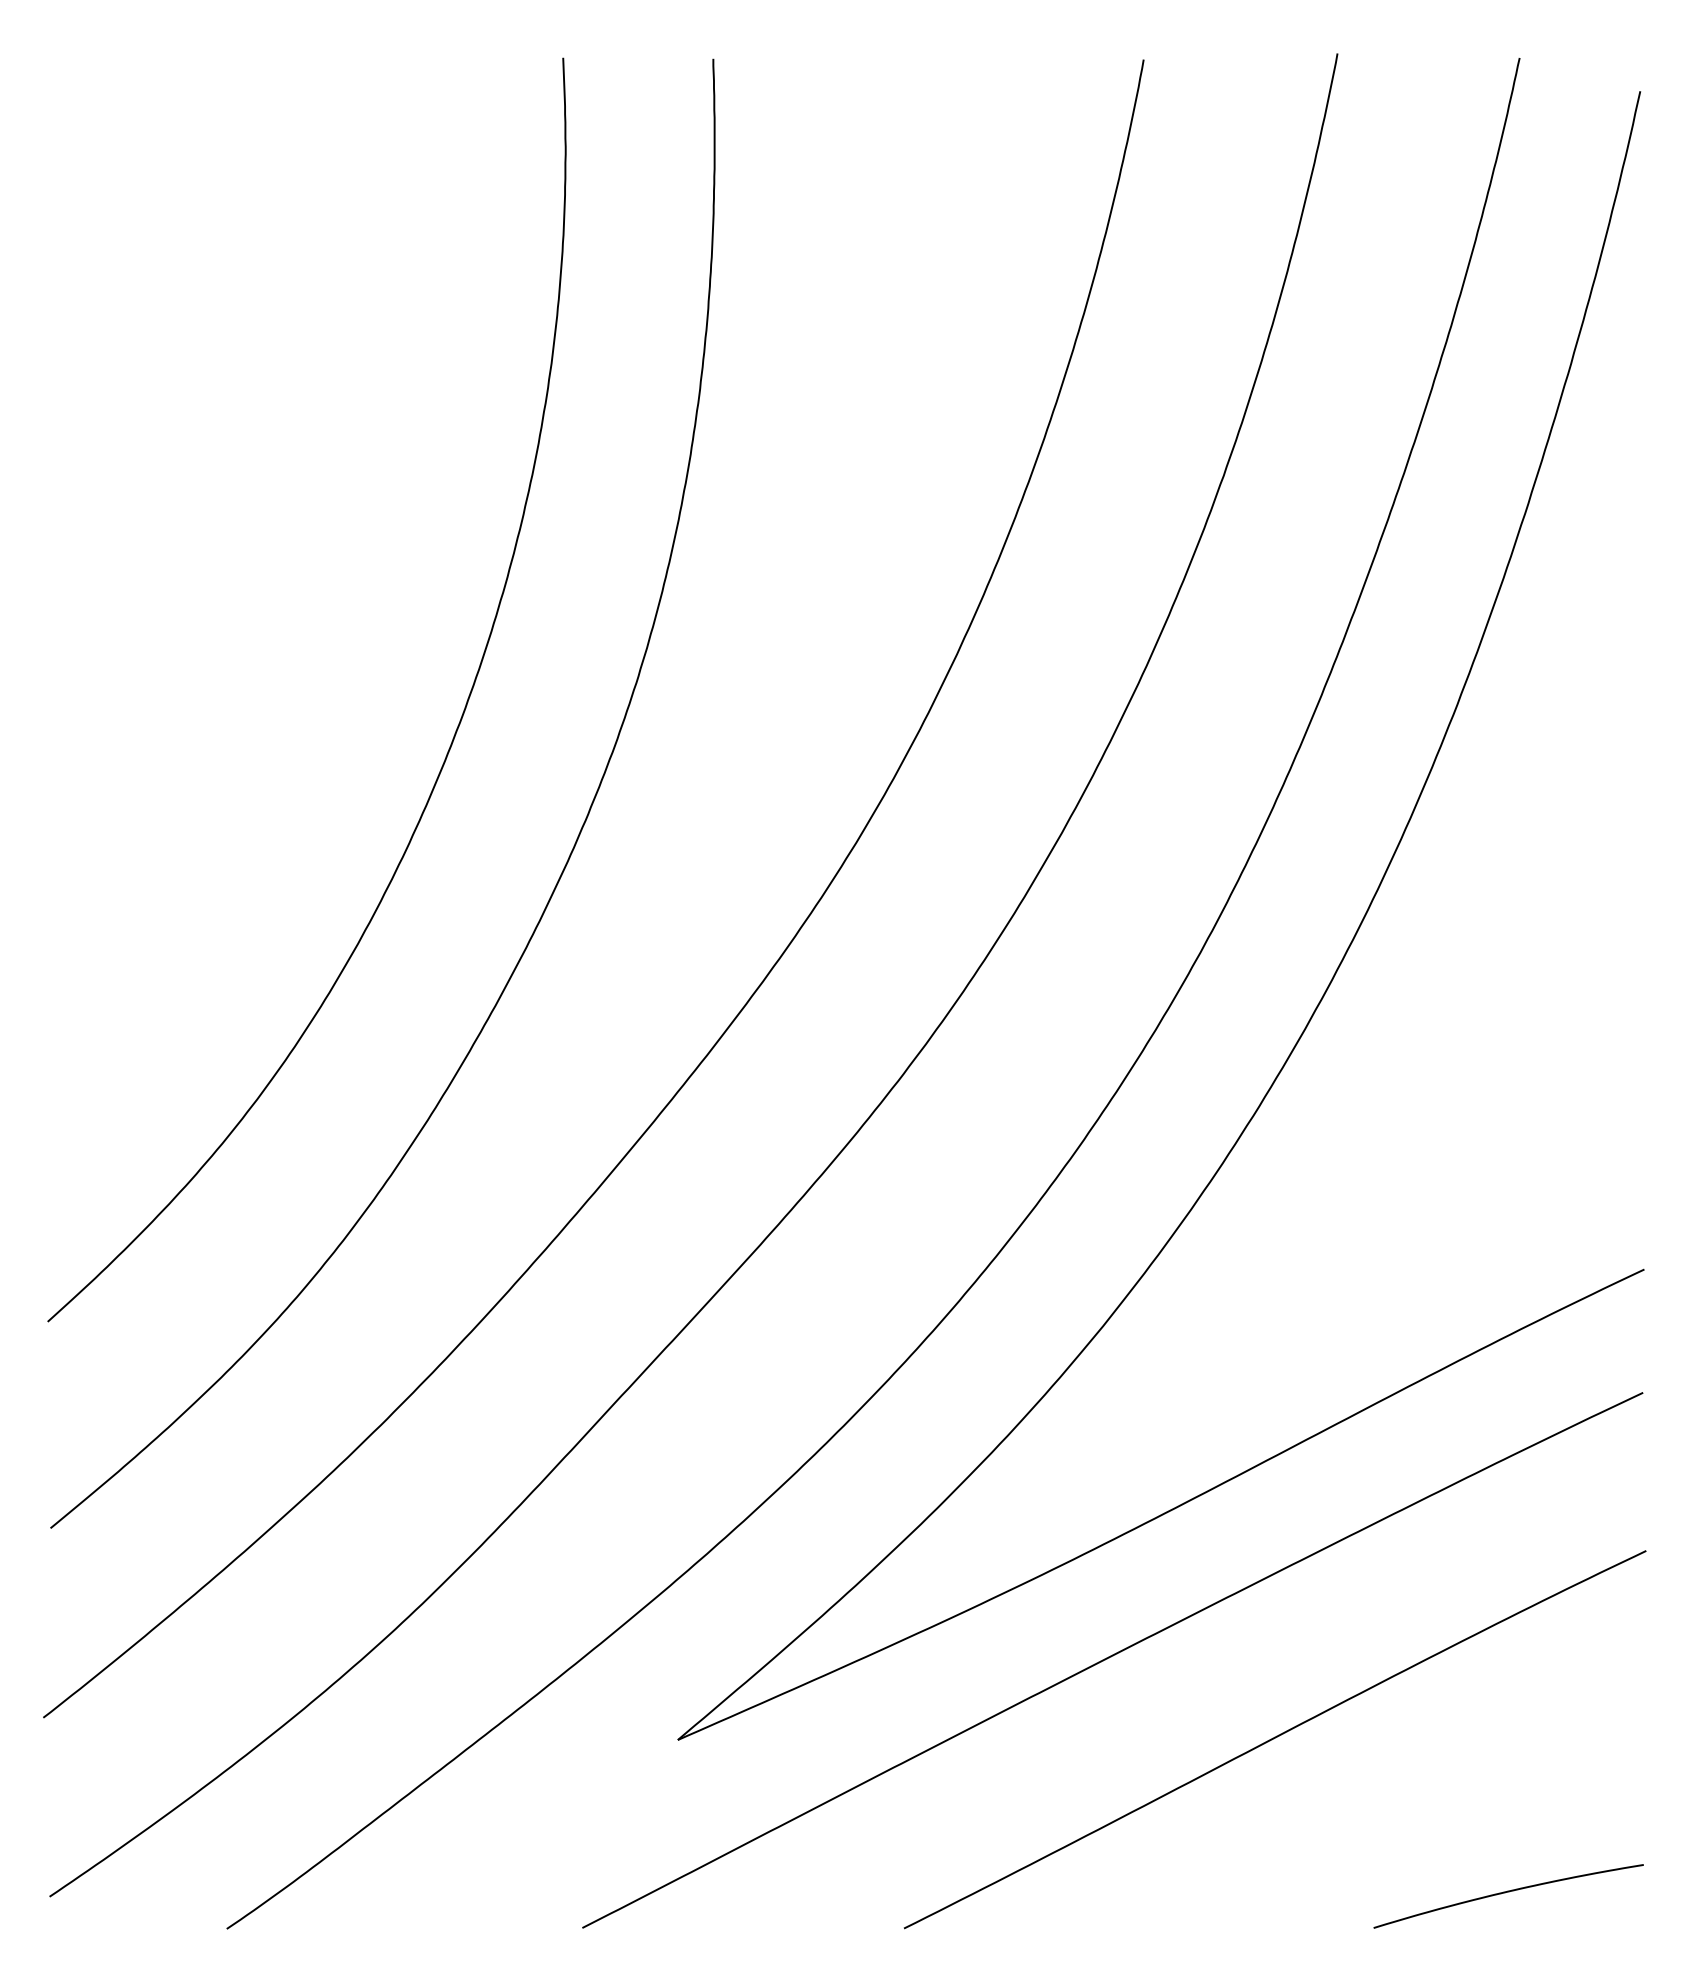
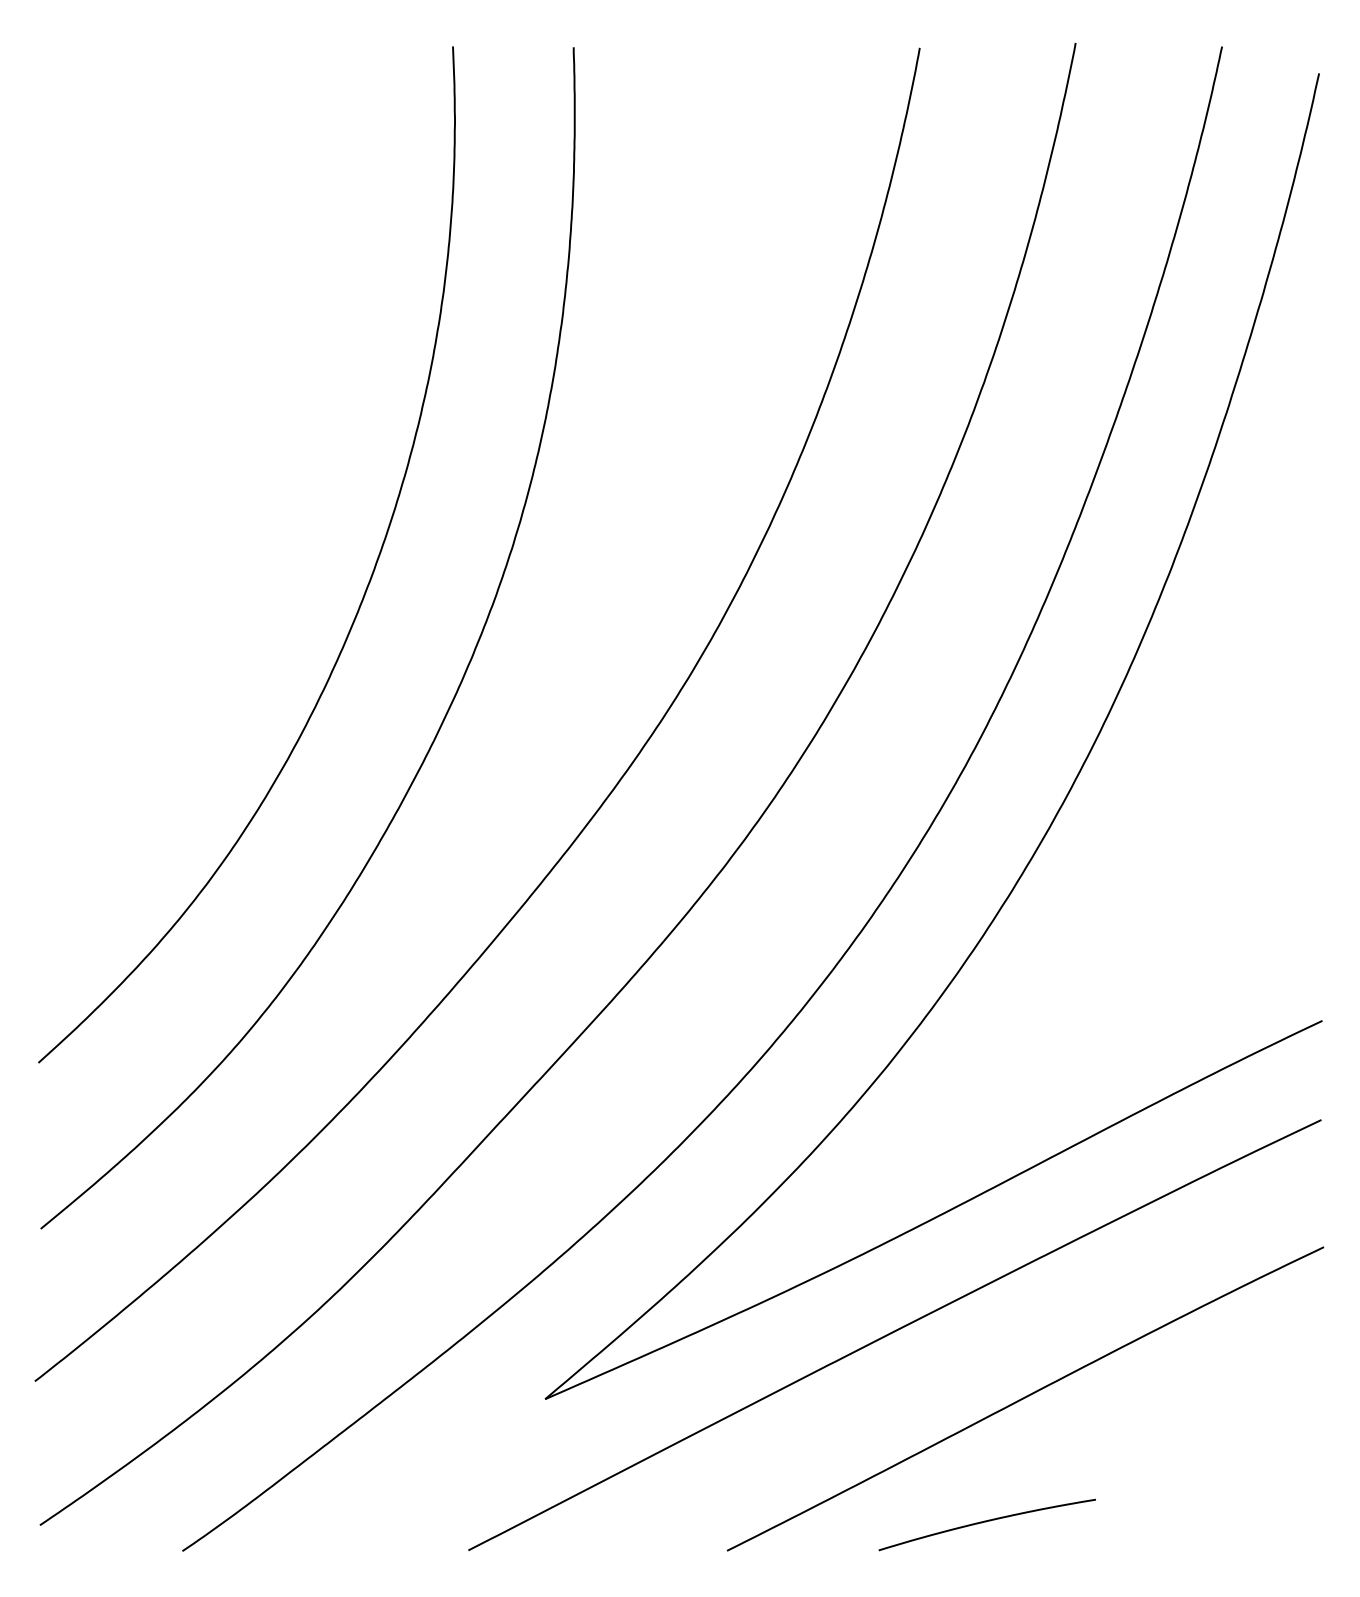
curve: (1507, 1893) -> (986, 1522), moved

